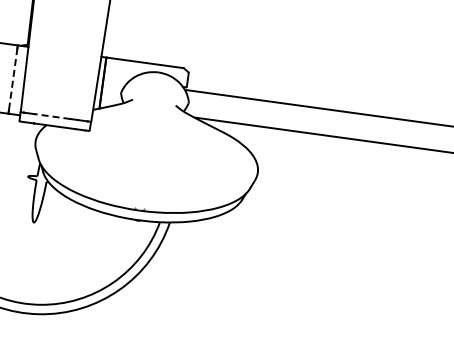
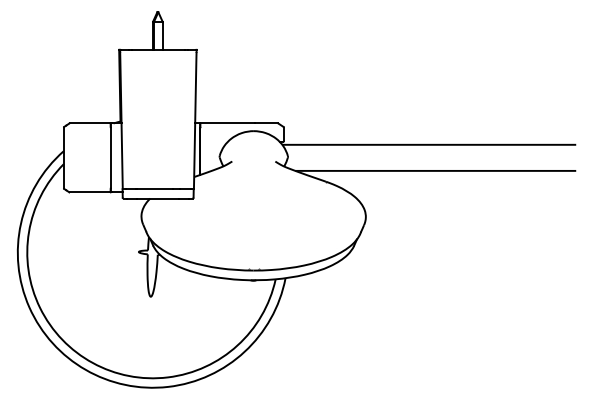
line: (12, 79) -> (110, 157), dashed -> solid
line: (52, 116) -> (154, 189), dashed -> solid

